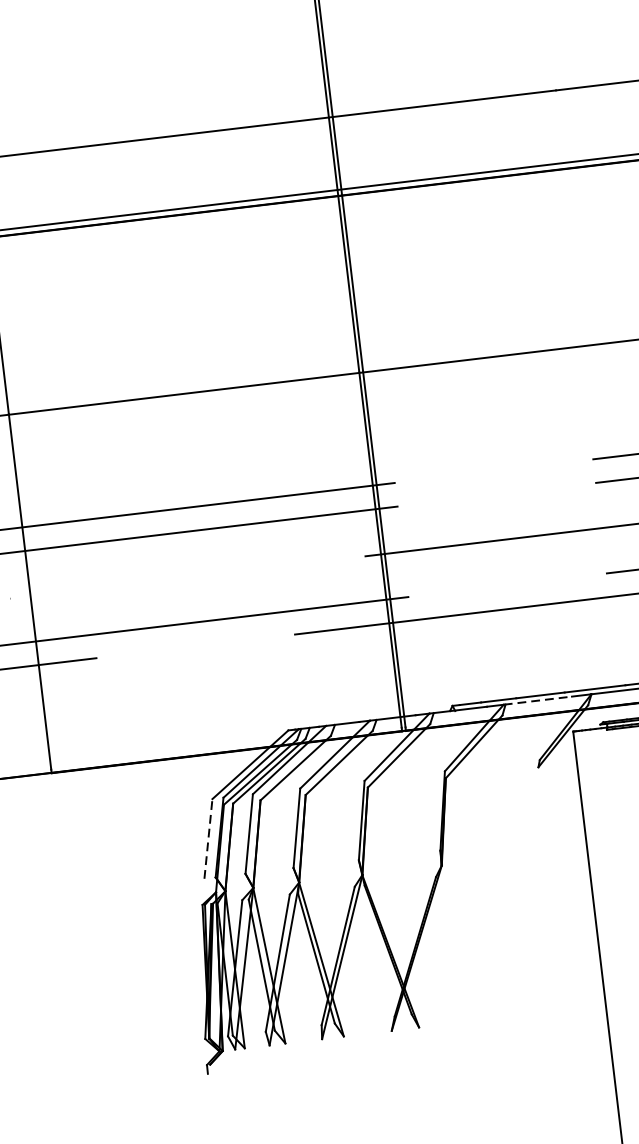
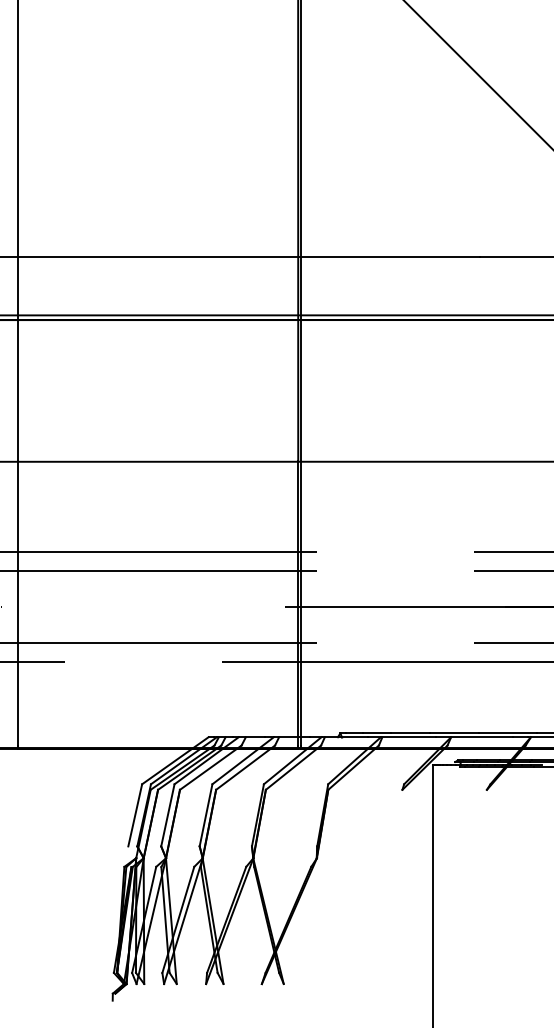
line: (538, 700) -> (408, 737), dashed -> solid
line: (208, 839) -> (135, 815), dashed -> solid

